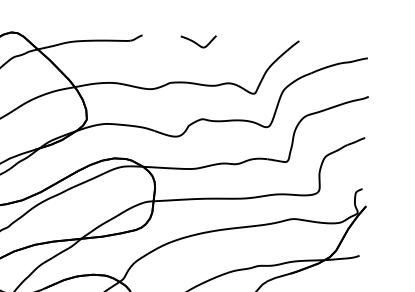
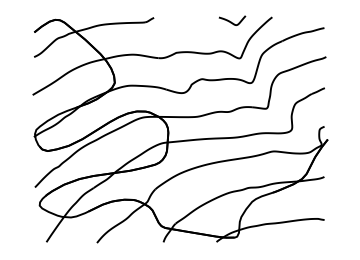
curve: (197, 42) -> (231, 21), moved

